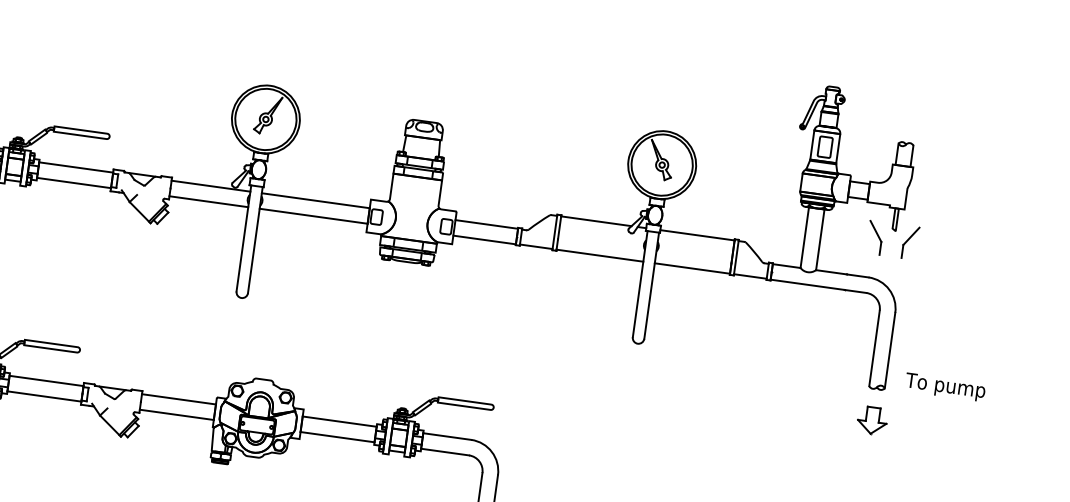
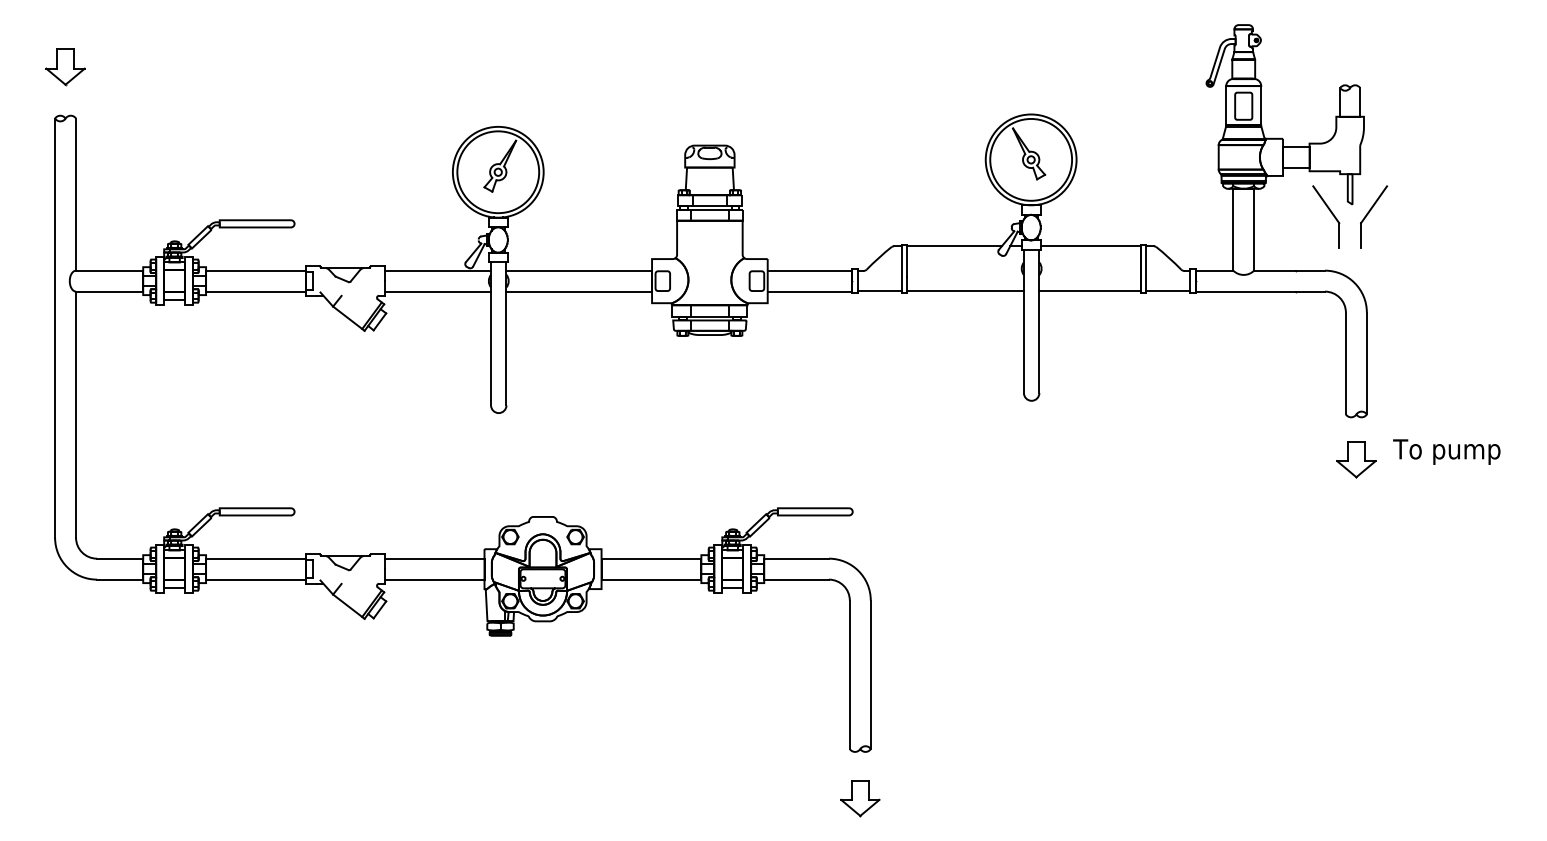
part: (875, 237) -> (1326, 216), size x1.43
part: (910, 242) -> (1374, 216), size x1.43
text: (945, 386) -> (1446, 451), moved

